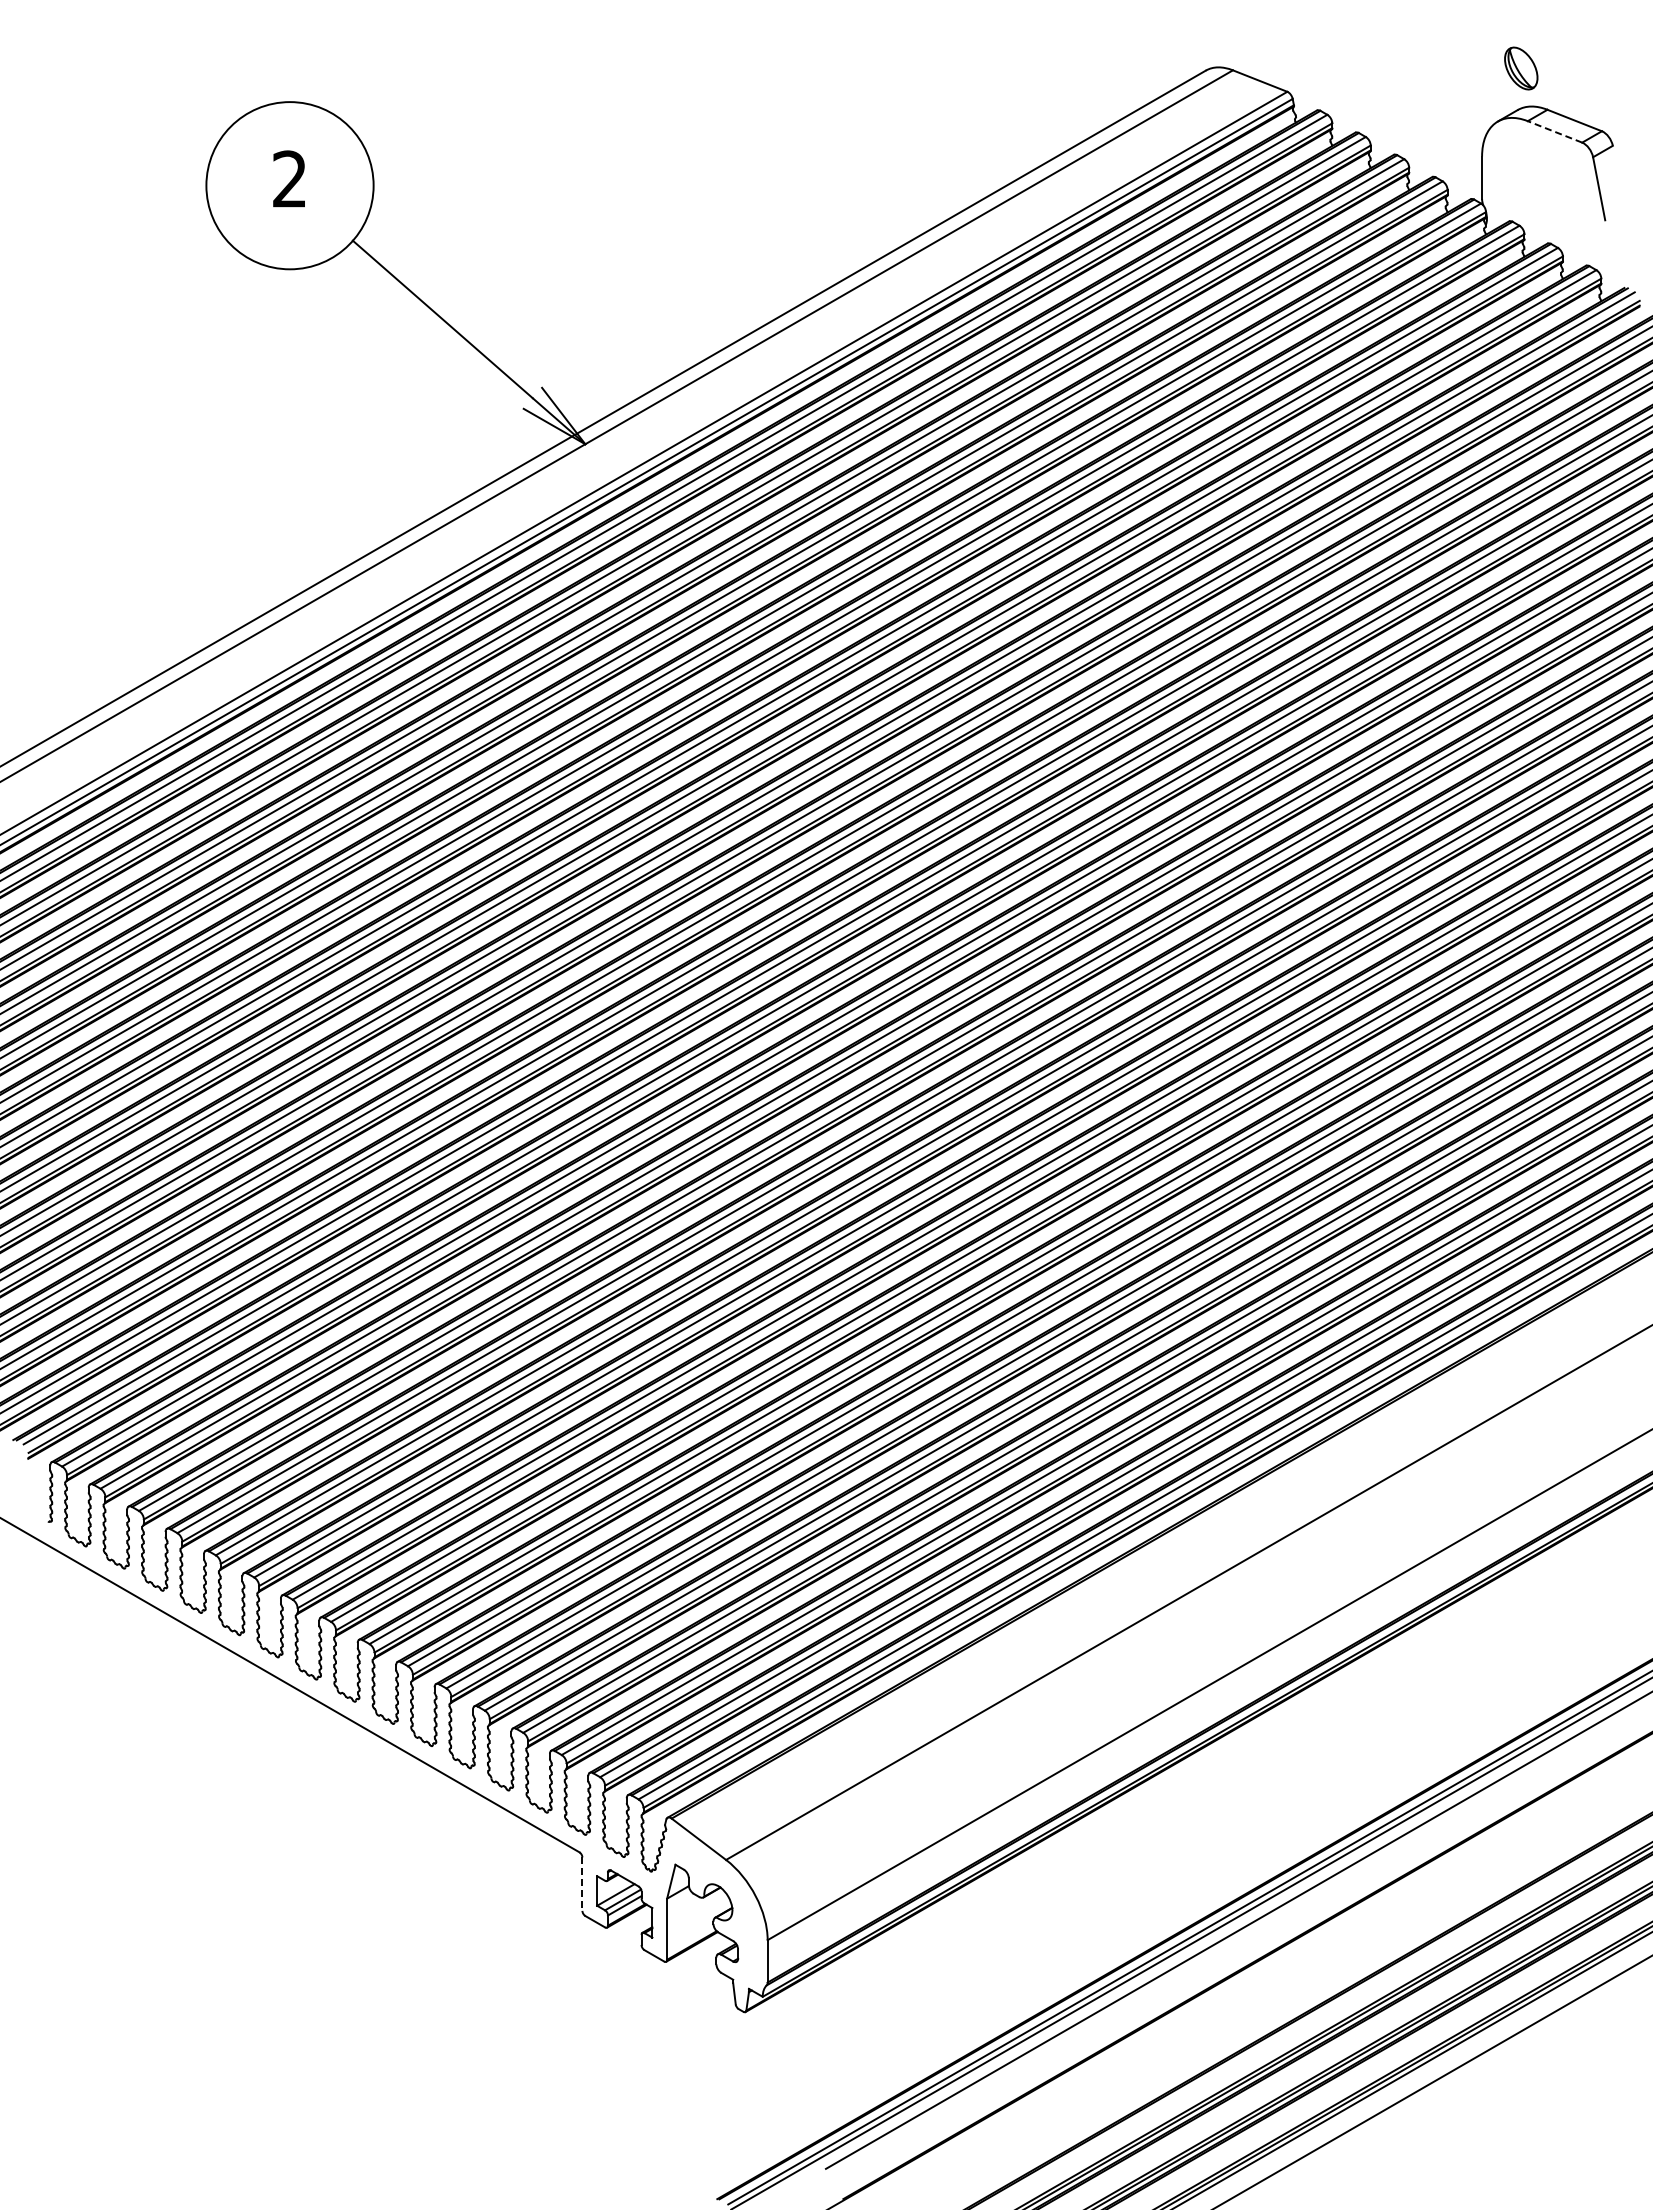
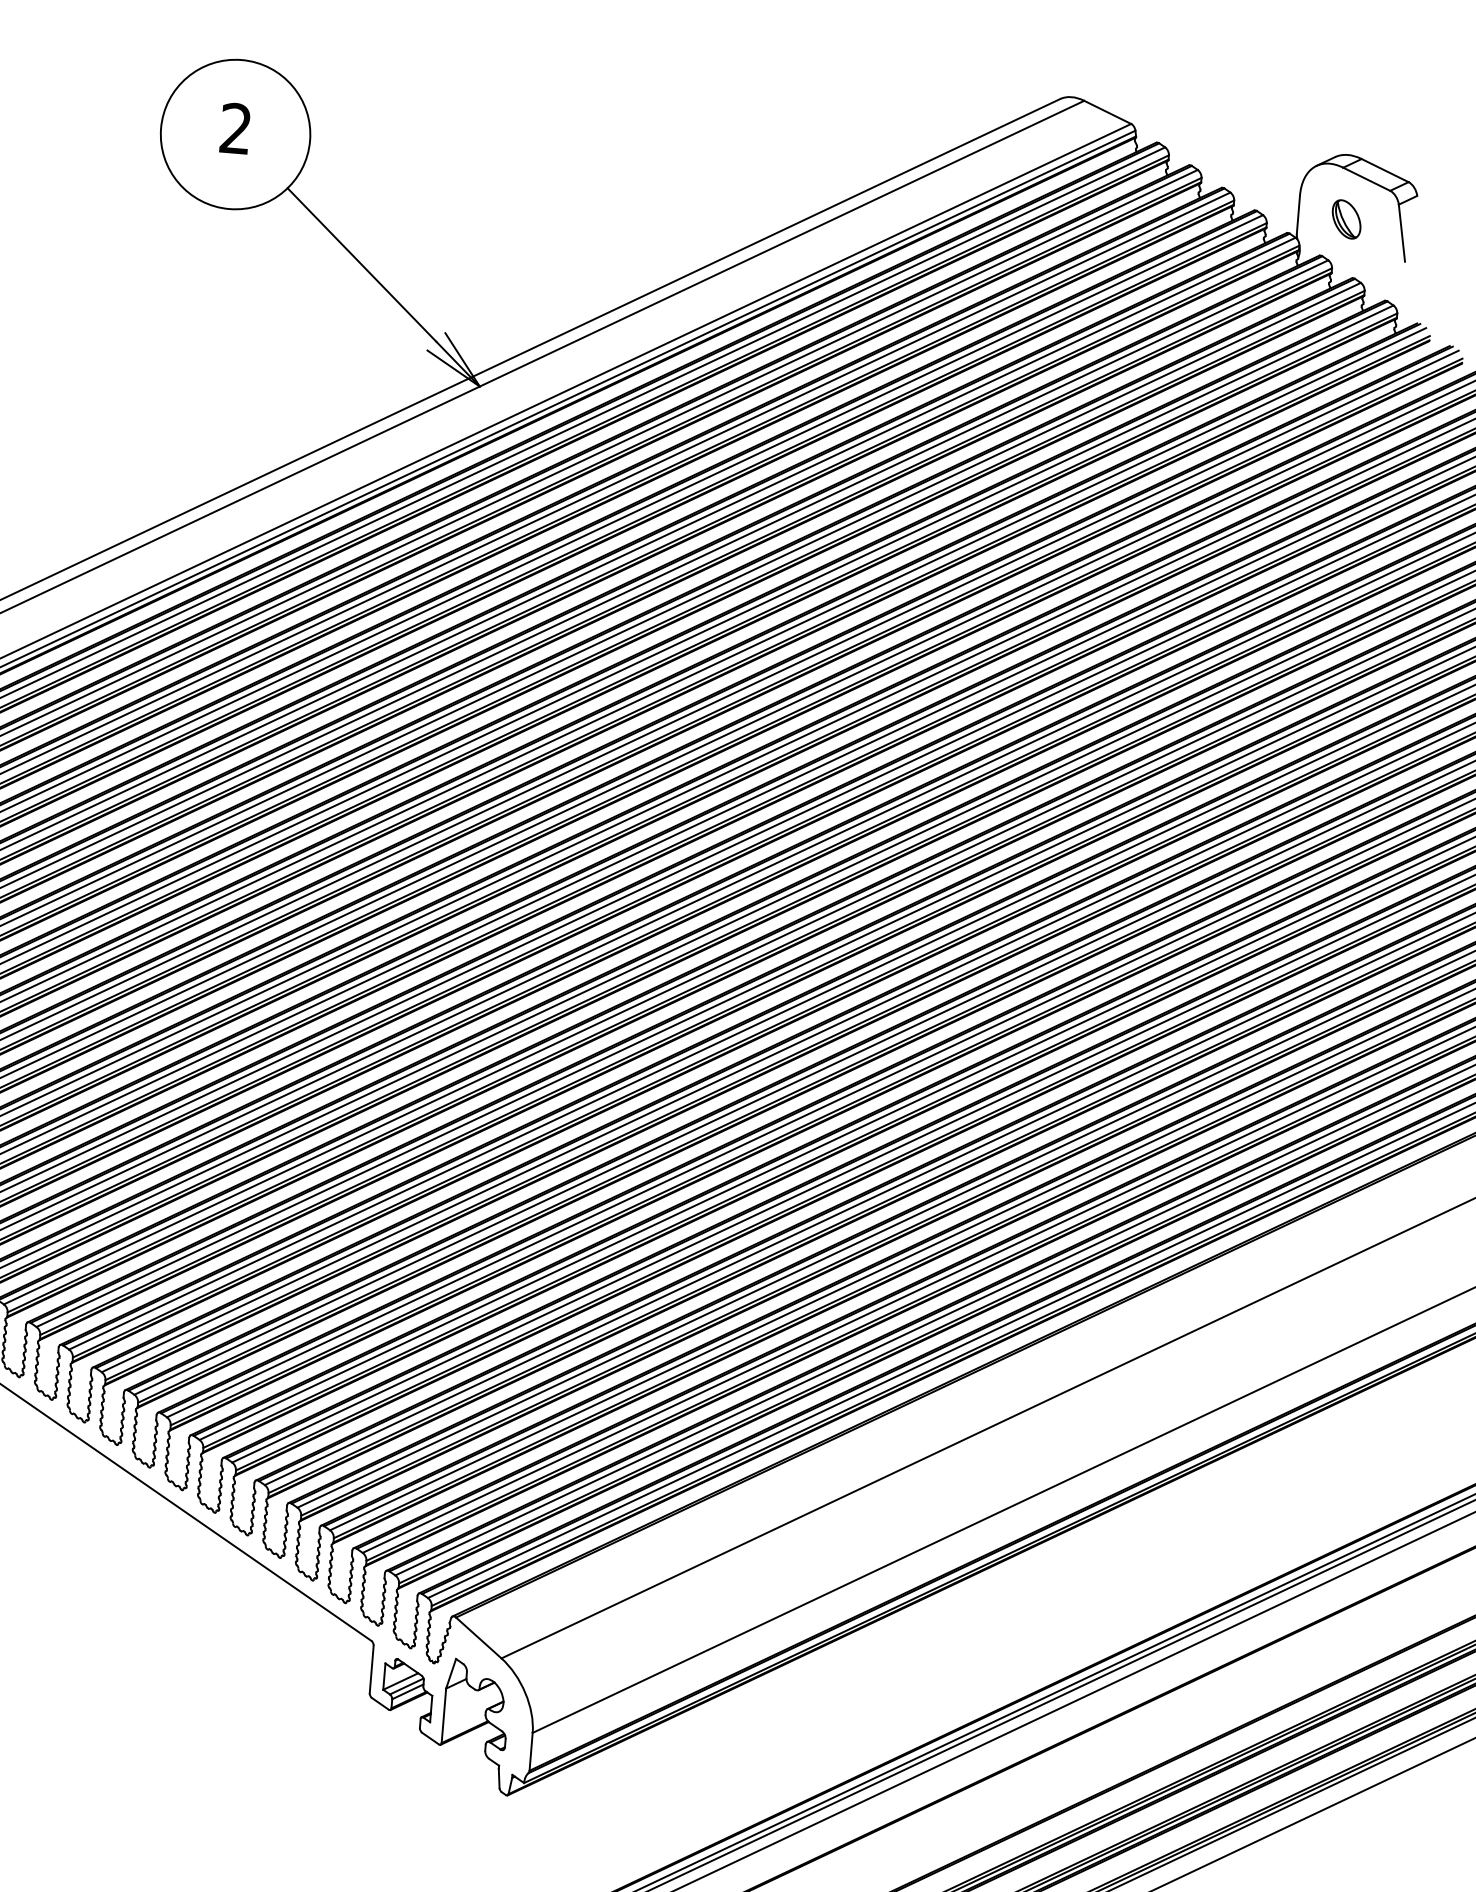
part: (1521, 68) -> (1346, 219), moved
line: (1554, 131) -> (1366, 178), dashed -> solid
line: (582, 1884) -> (371, 1669), dashed -> solid

